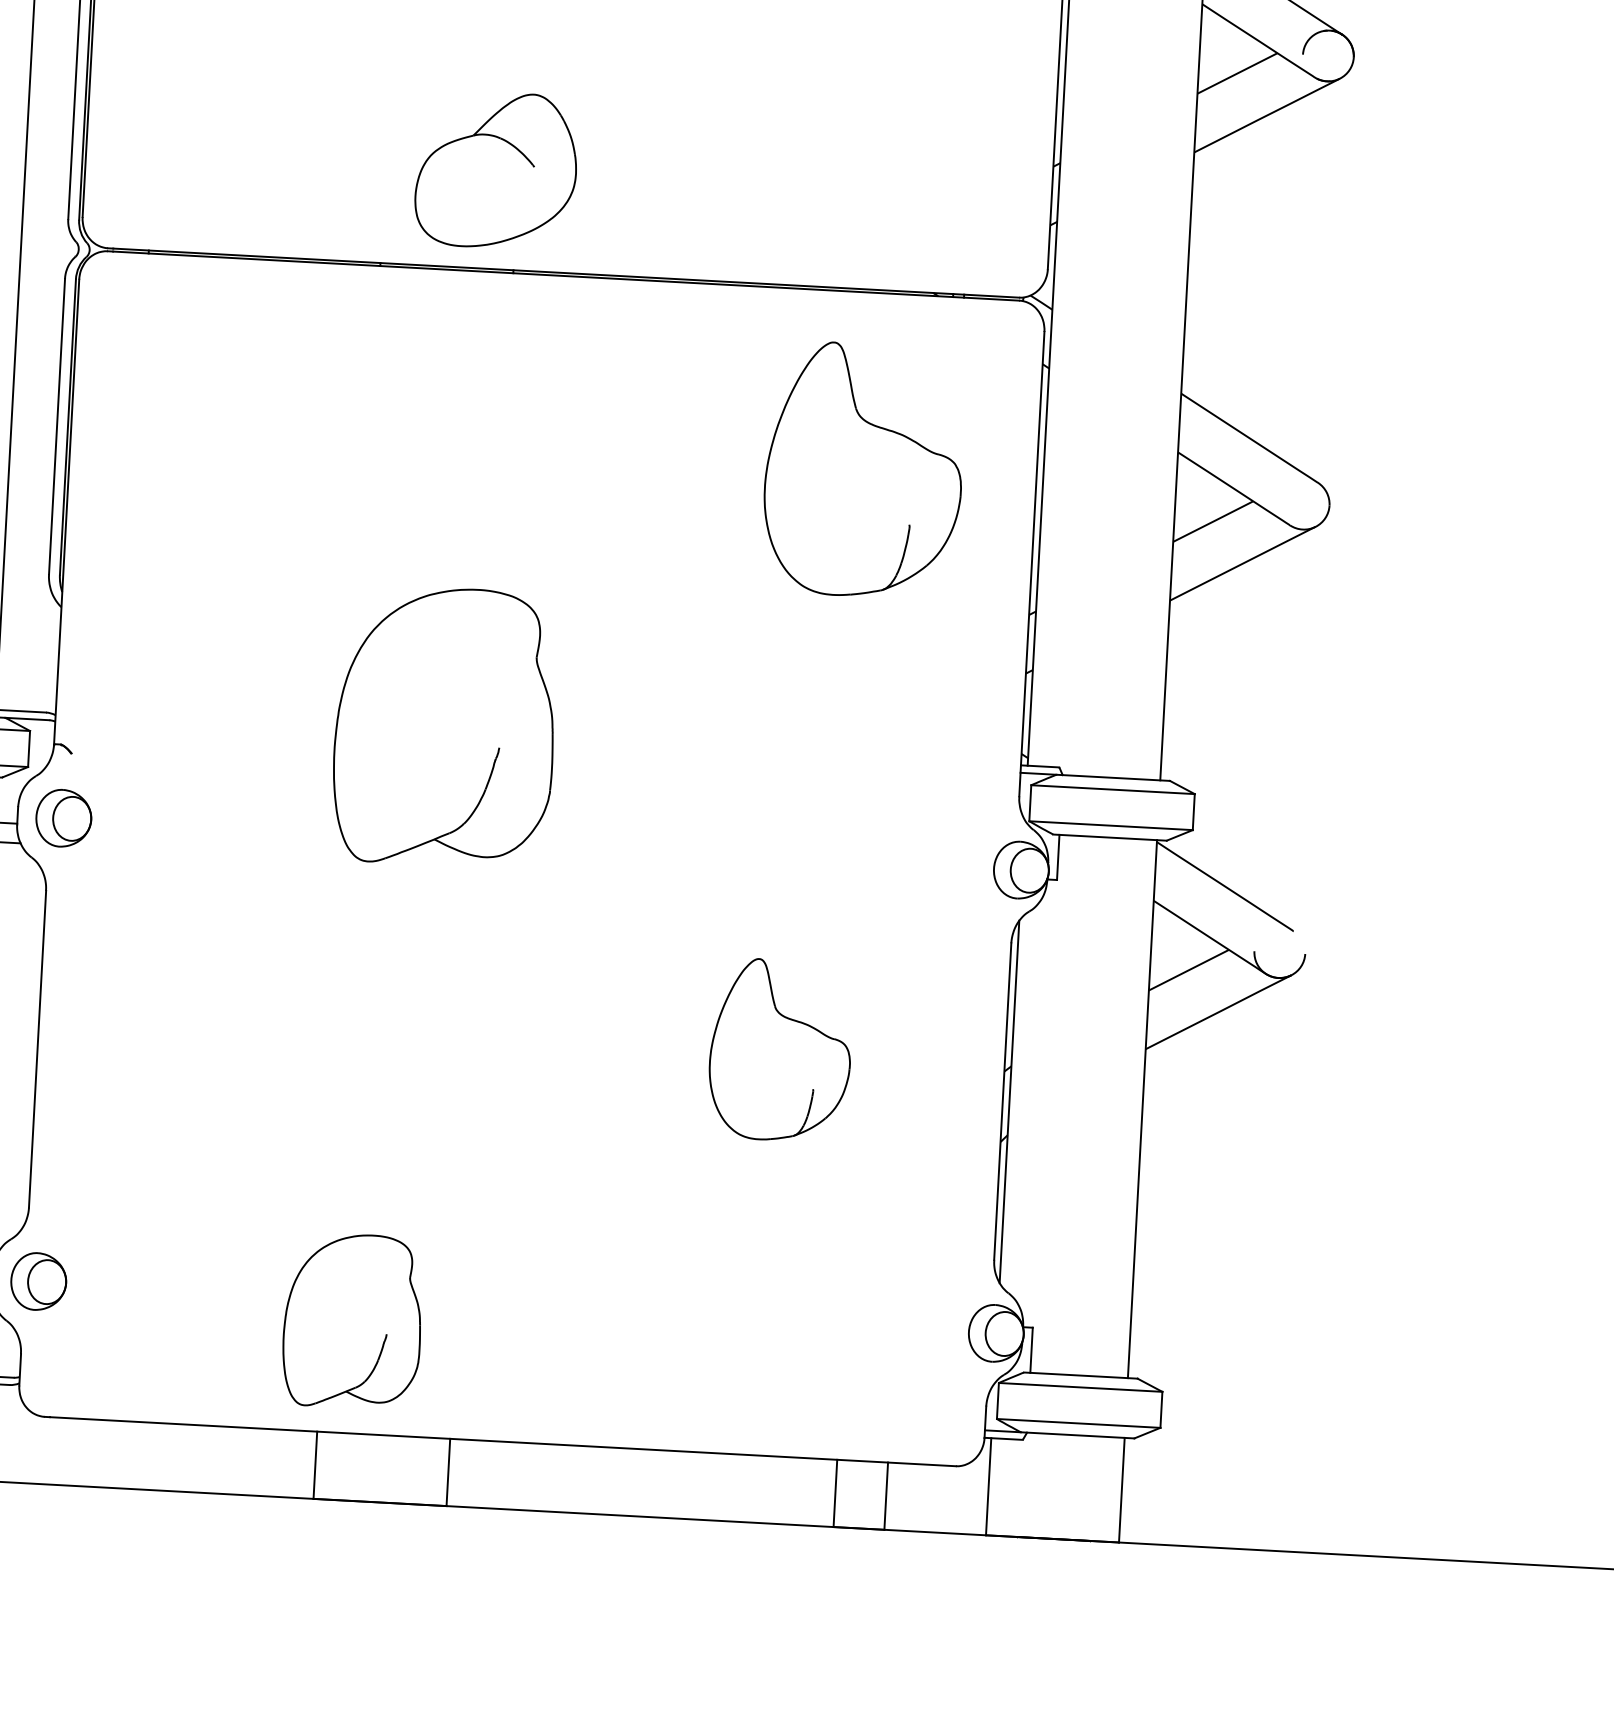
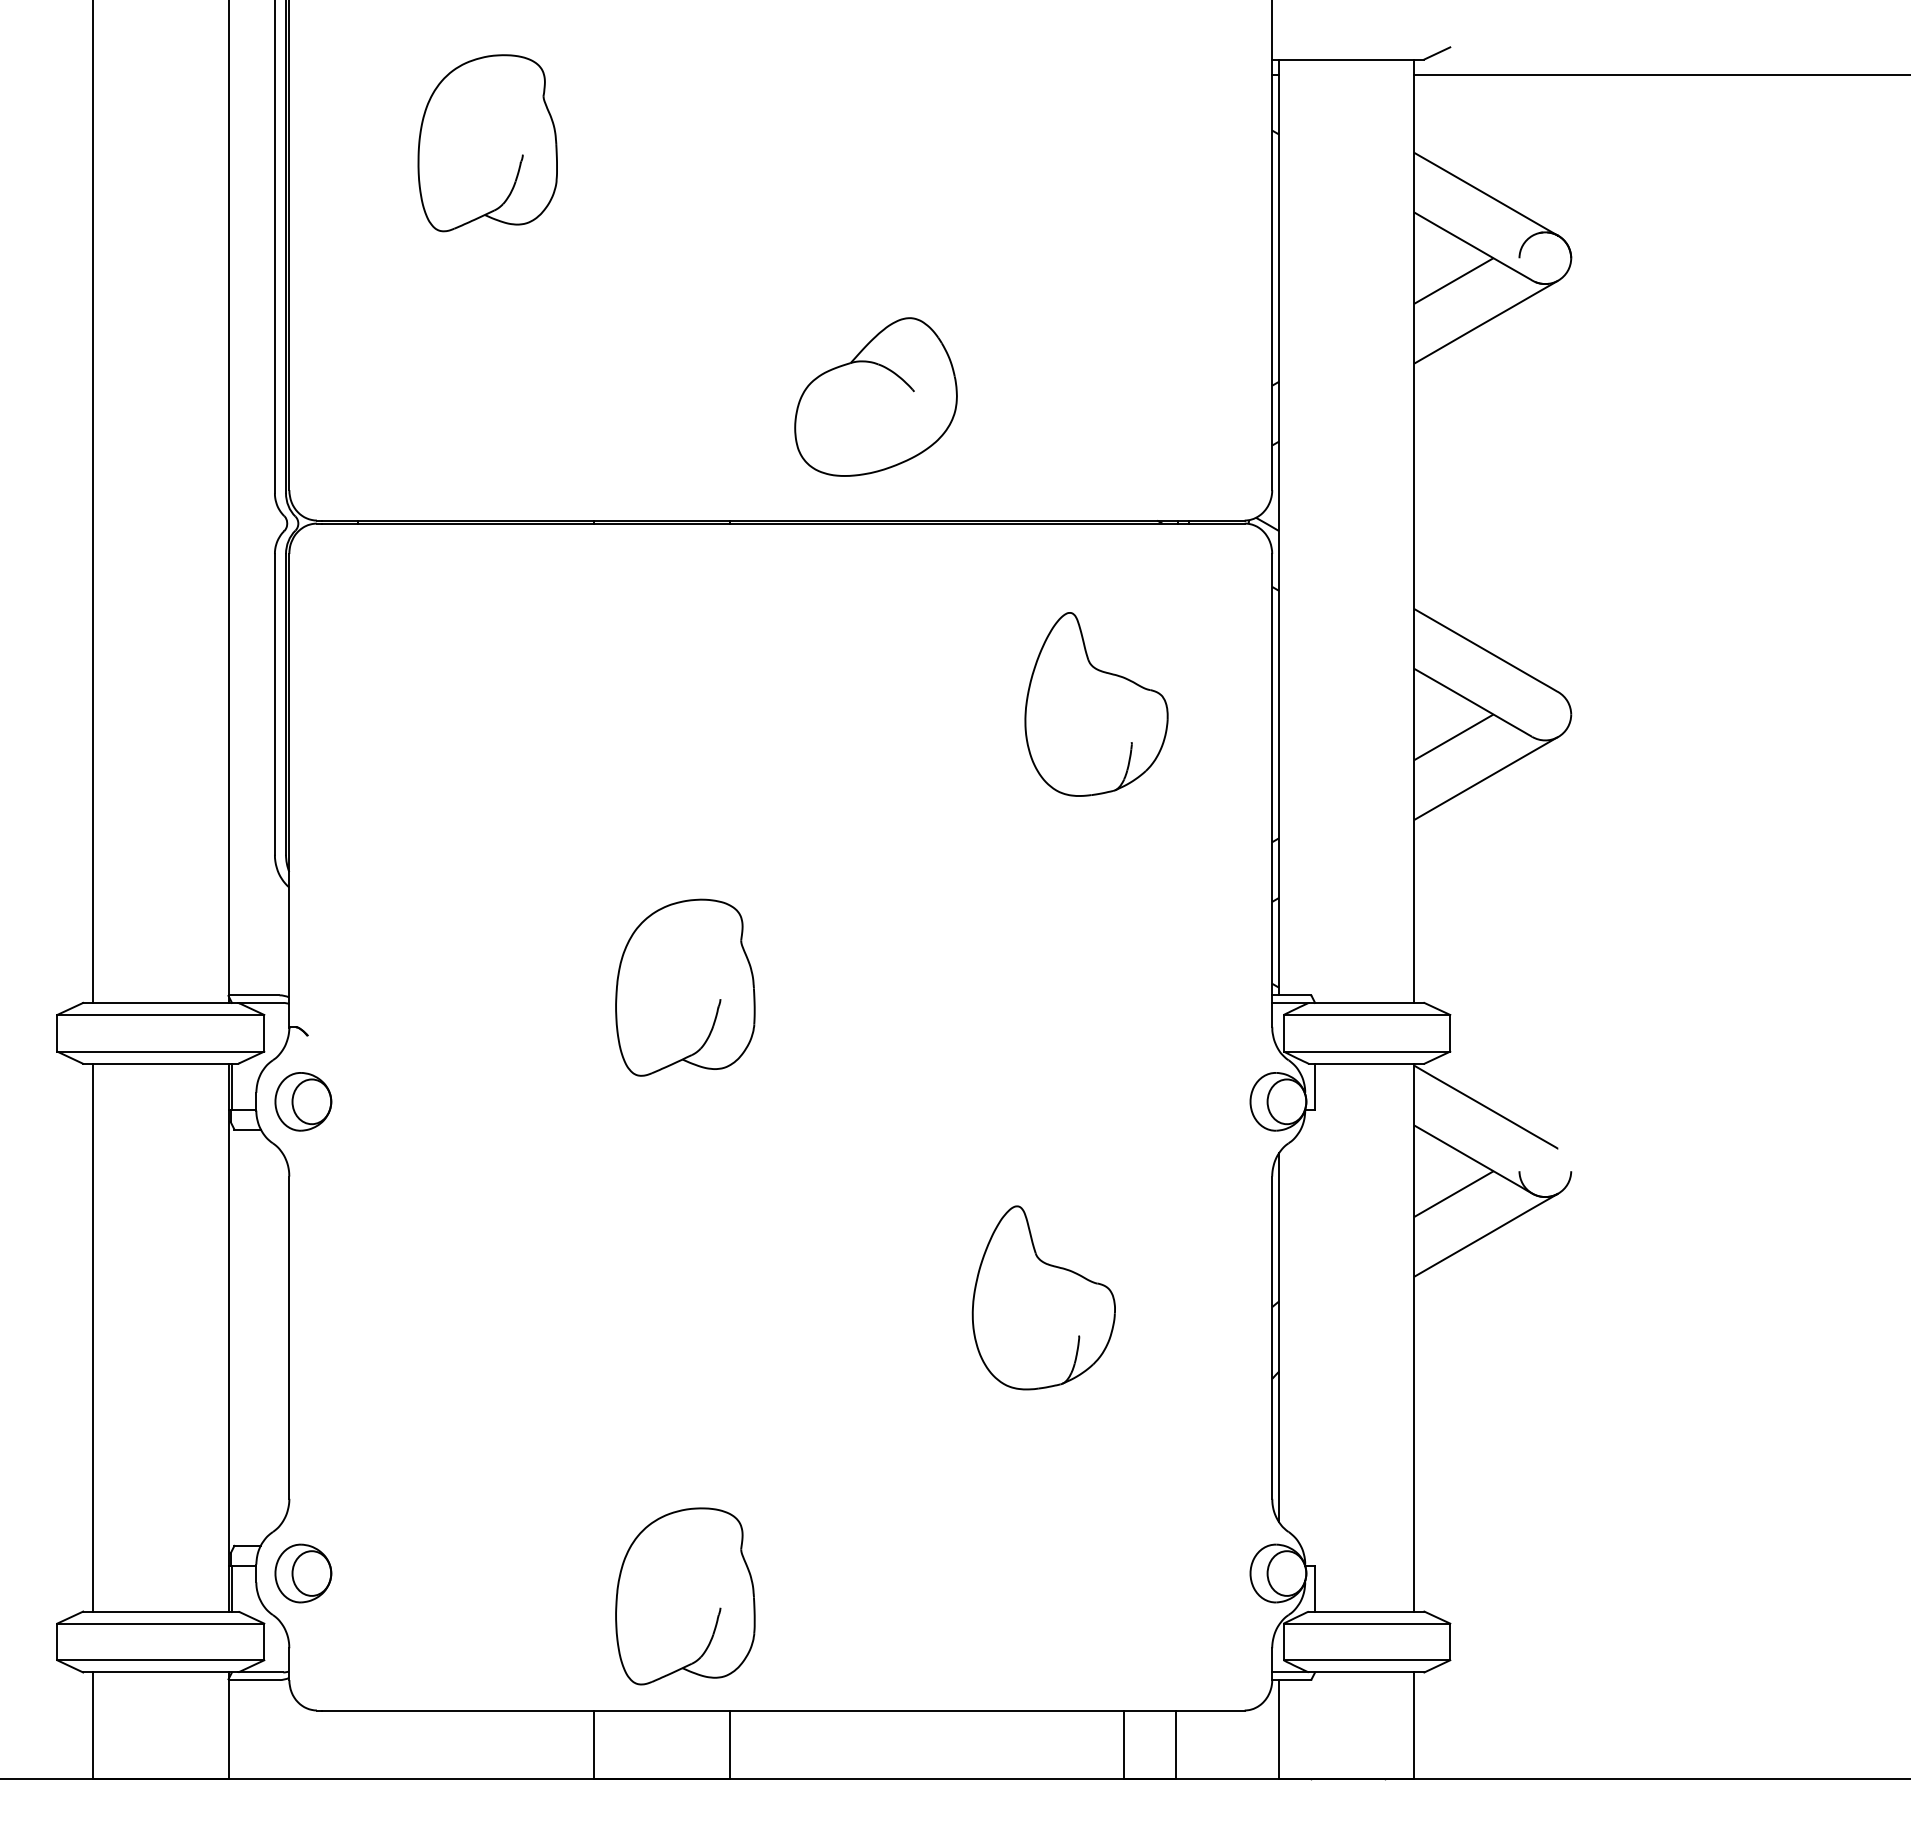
part: (496, 169) -> (875, 396), moved
part: (863, 470) -> (1096, 704), size x0.71
part: (445, 726) -> (685, 987), size x0.62
part: (352, 1321) -> (685, 1596), moved

